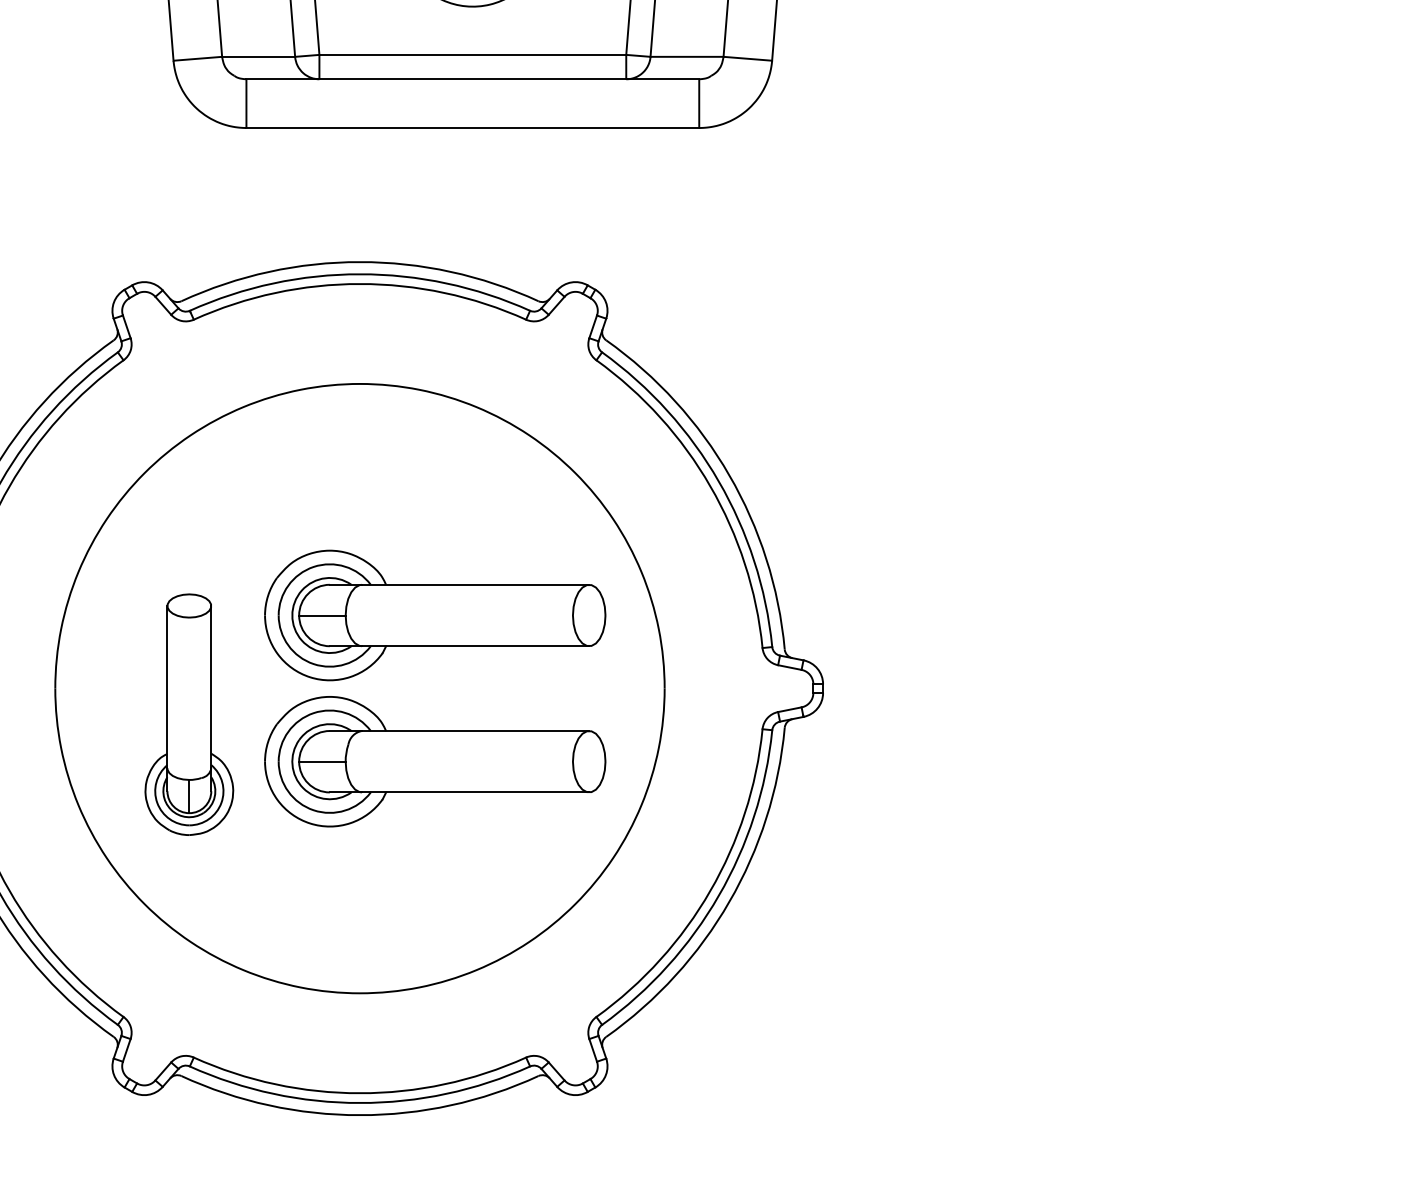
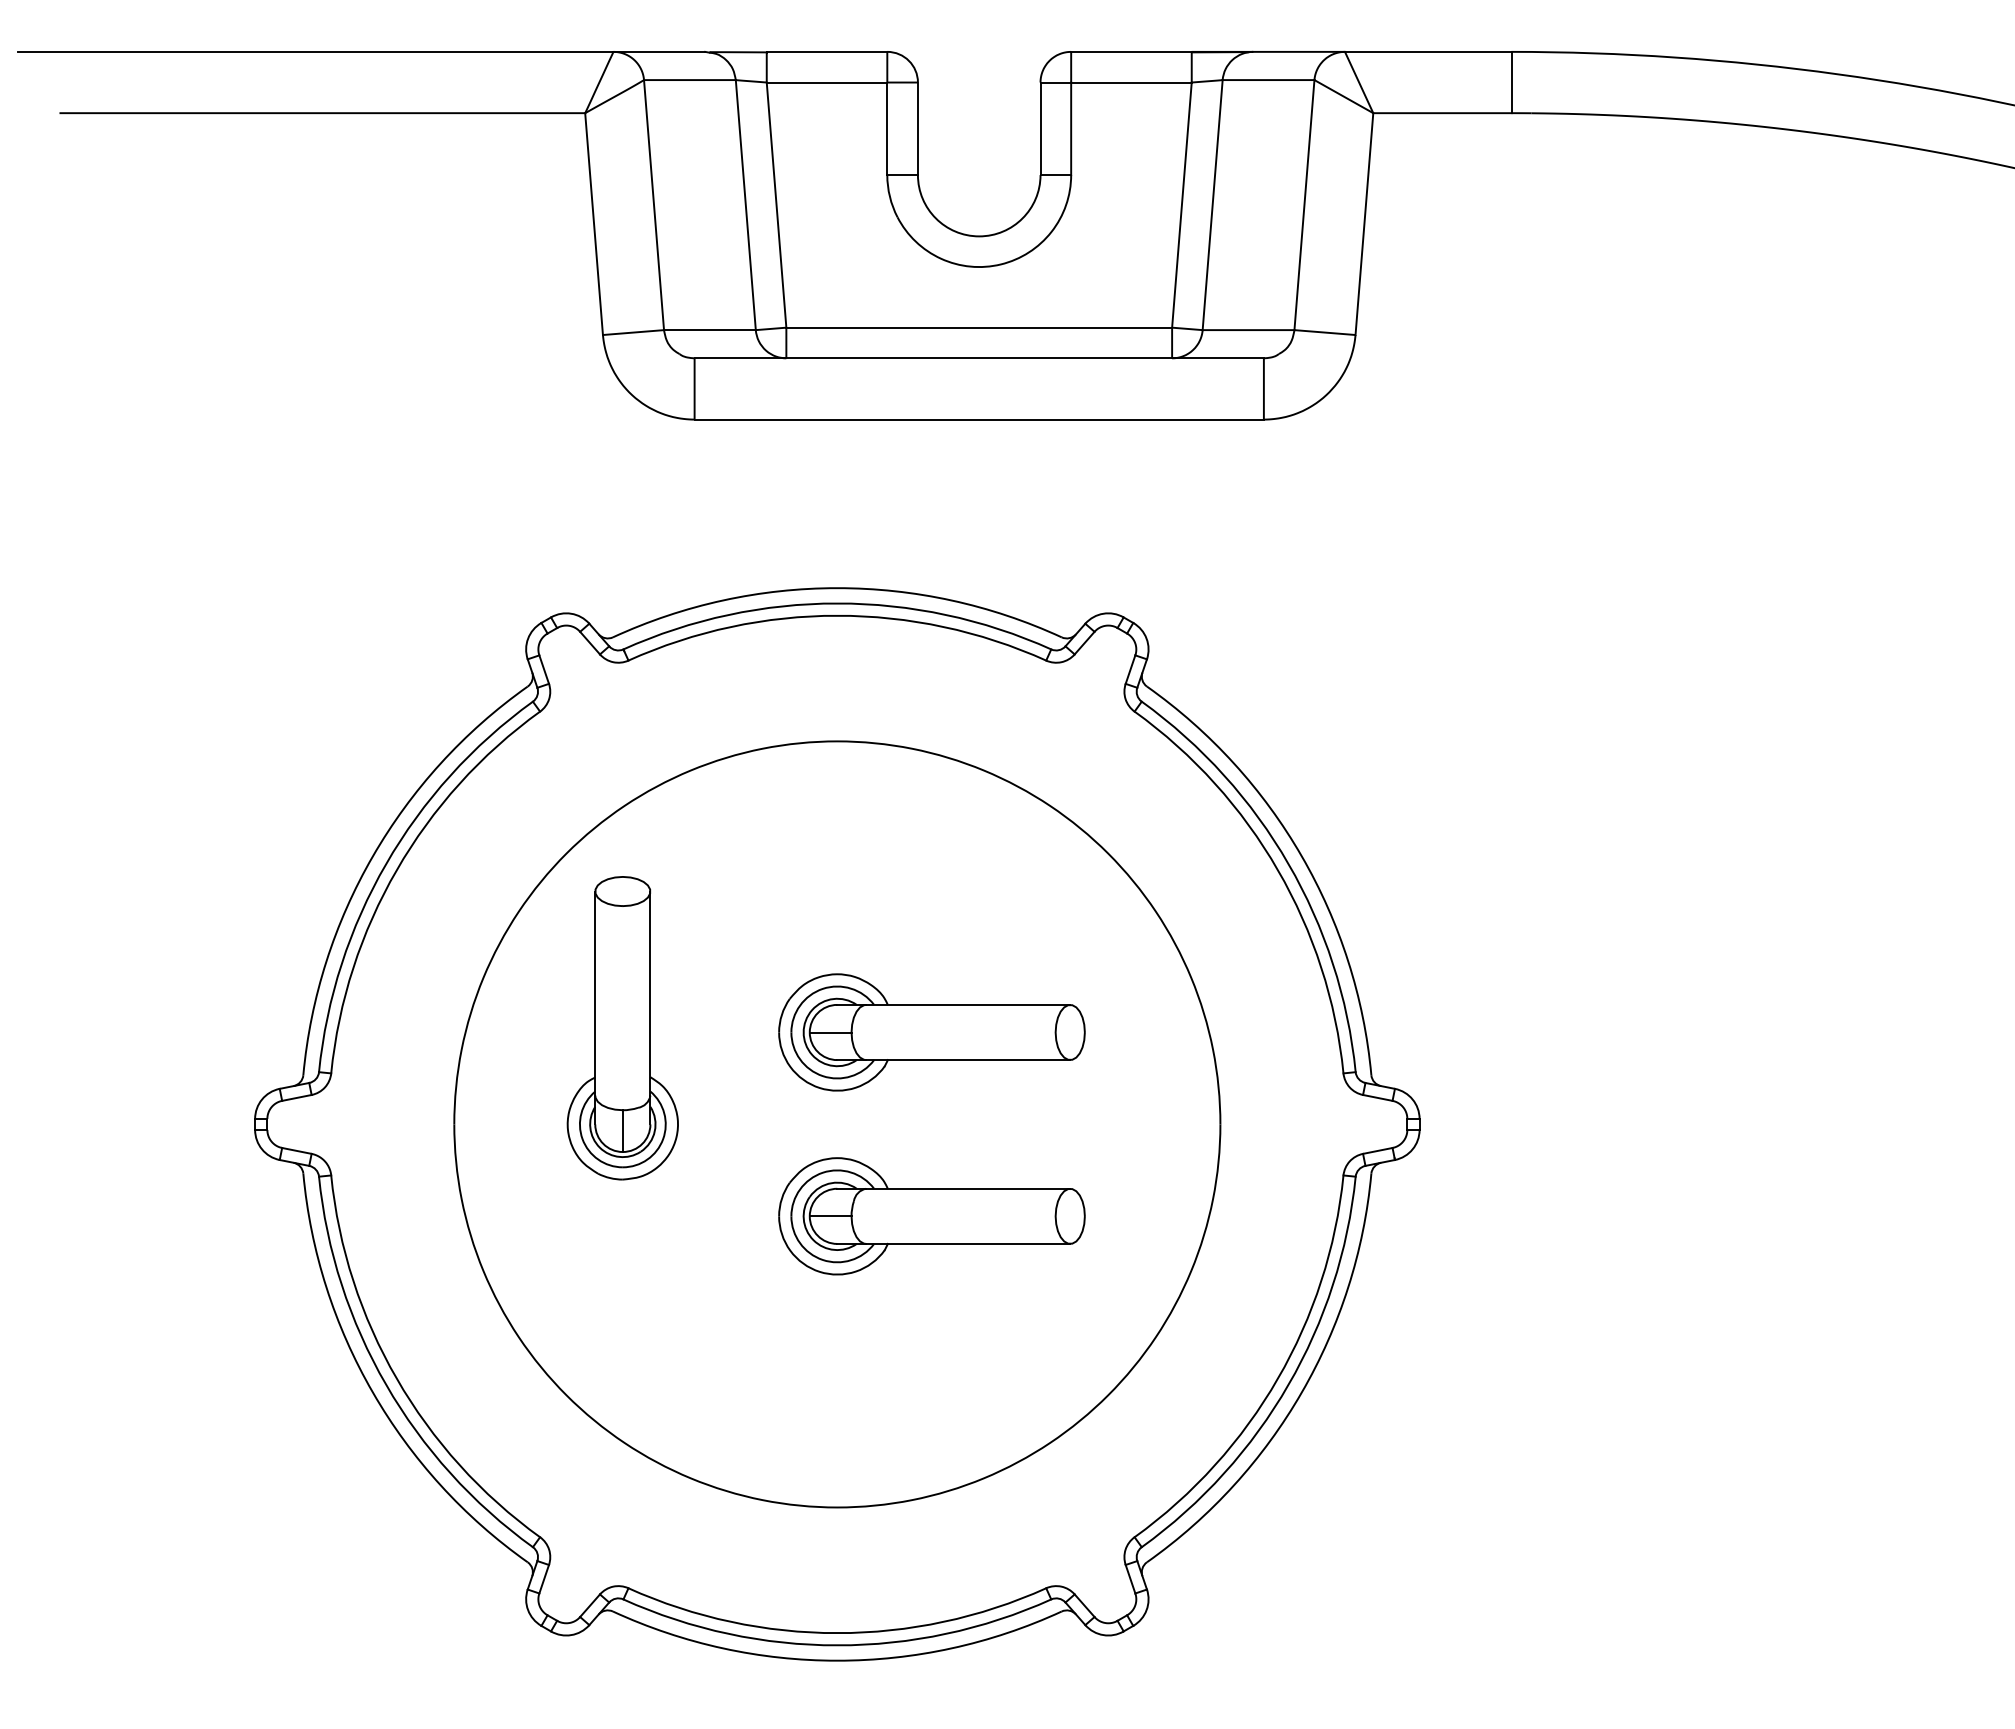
part: (434, 615) -> (931, 1032), size x0.71
part: (189, 714) -> (622, 1028), moved
part: (434, 761) -> (931, 1216), size x0.71

